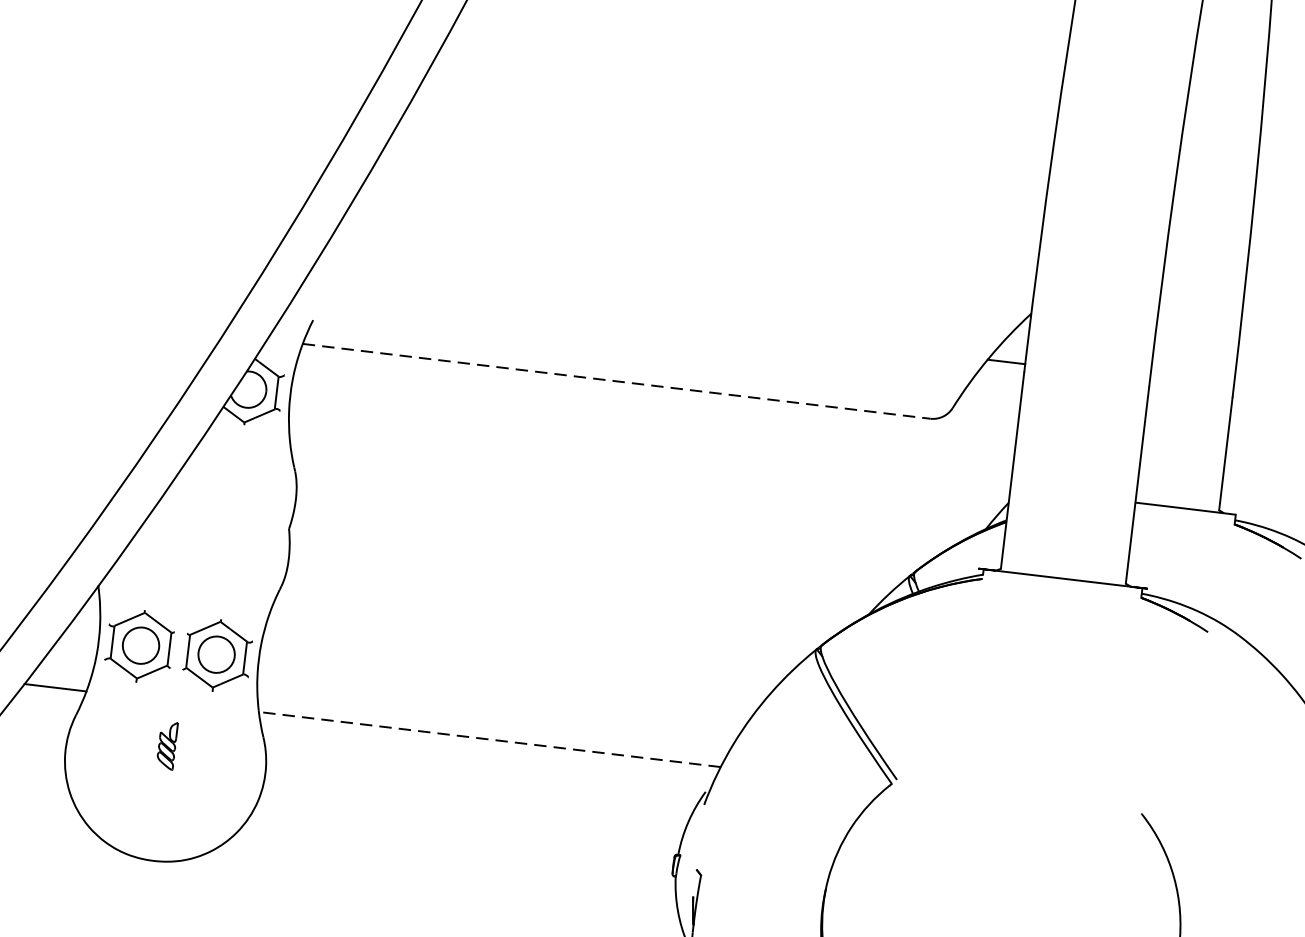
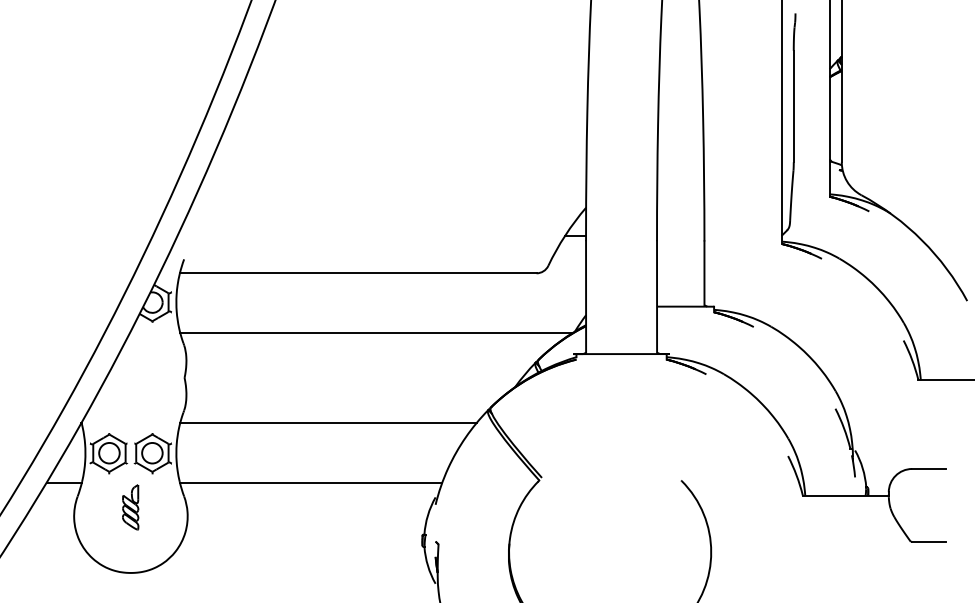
line: (617, 381) -> (358, 273), dashed -> solid
line: (636, 489) -> (376, 332), added
line: (532, 639) -> (328, 423), added
line: (488, 739) -> (310, 482), dashed -> solid
part: (166, 745) -> (130, 507), size x1.67

